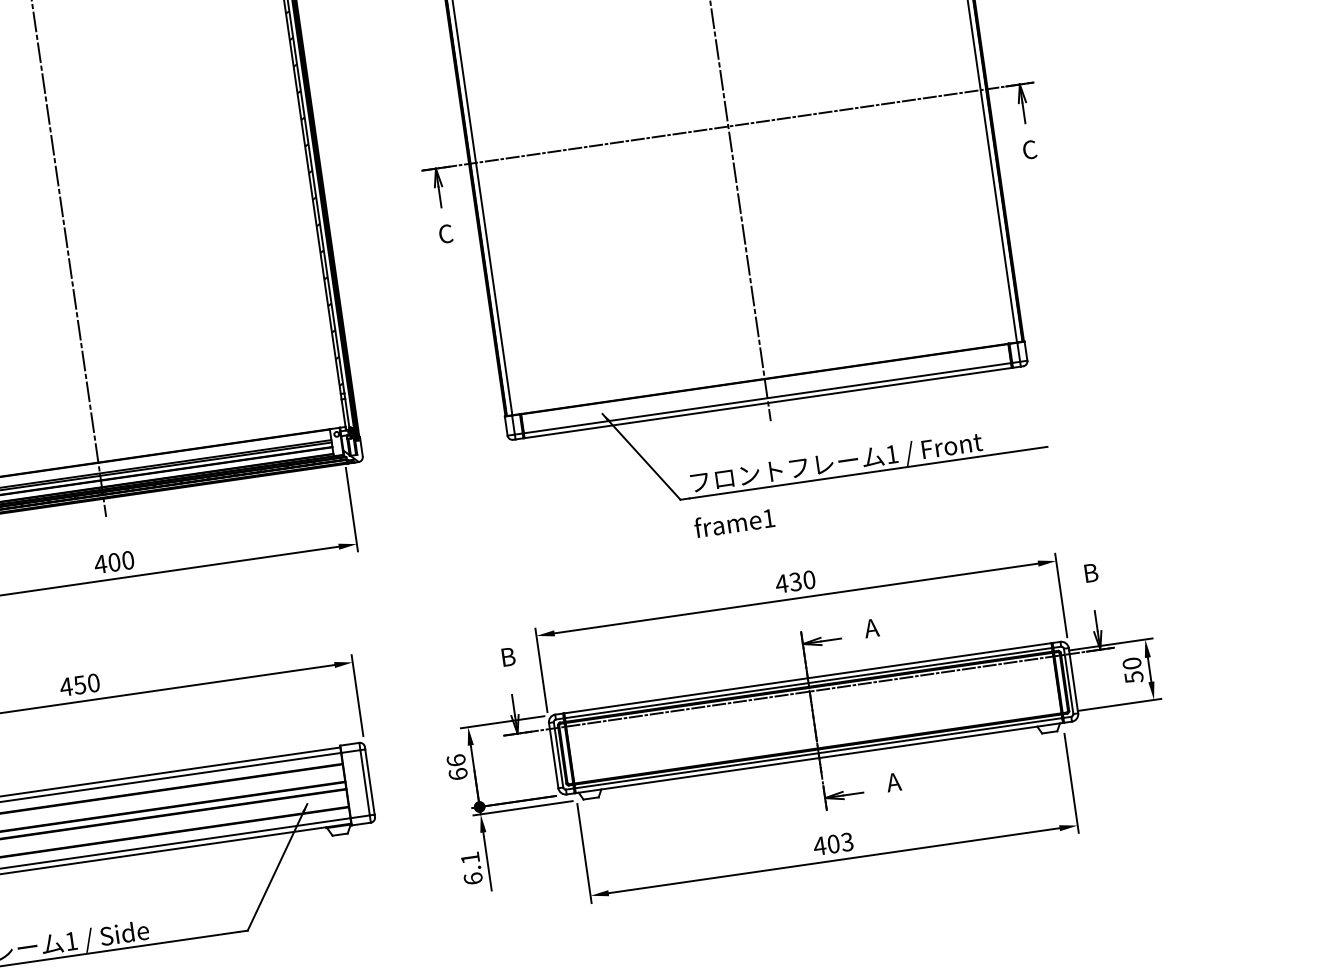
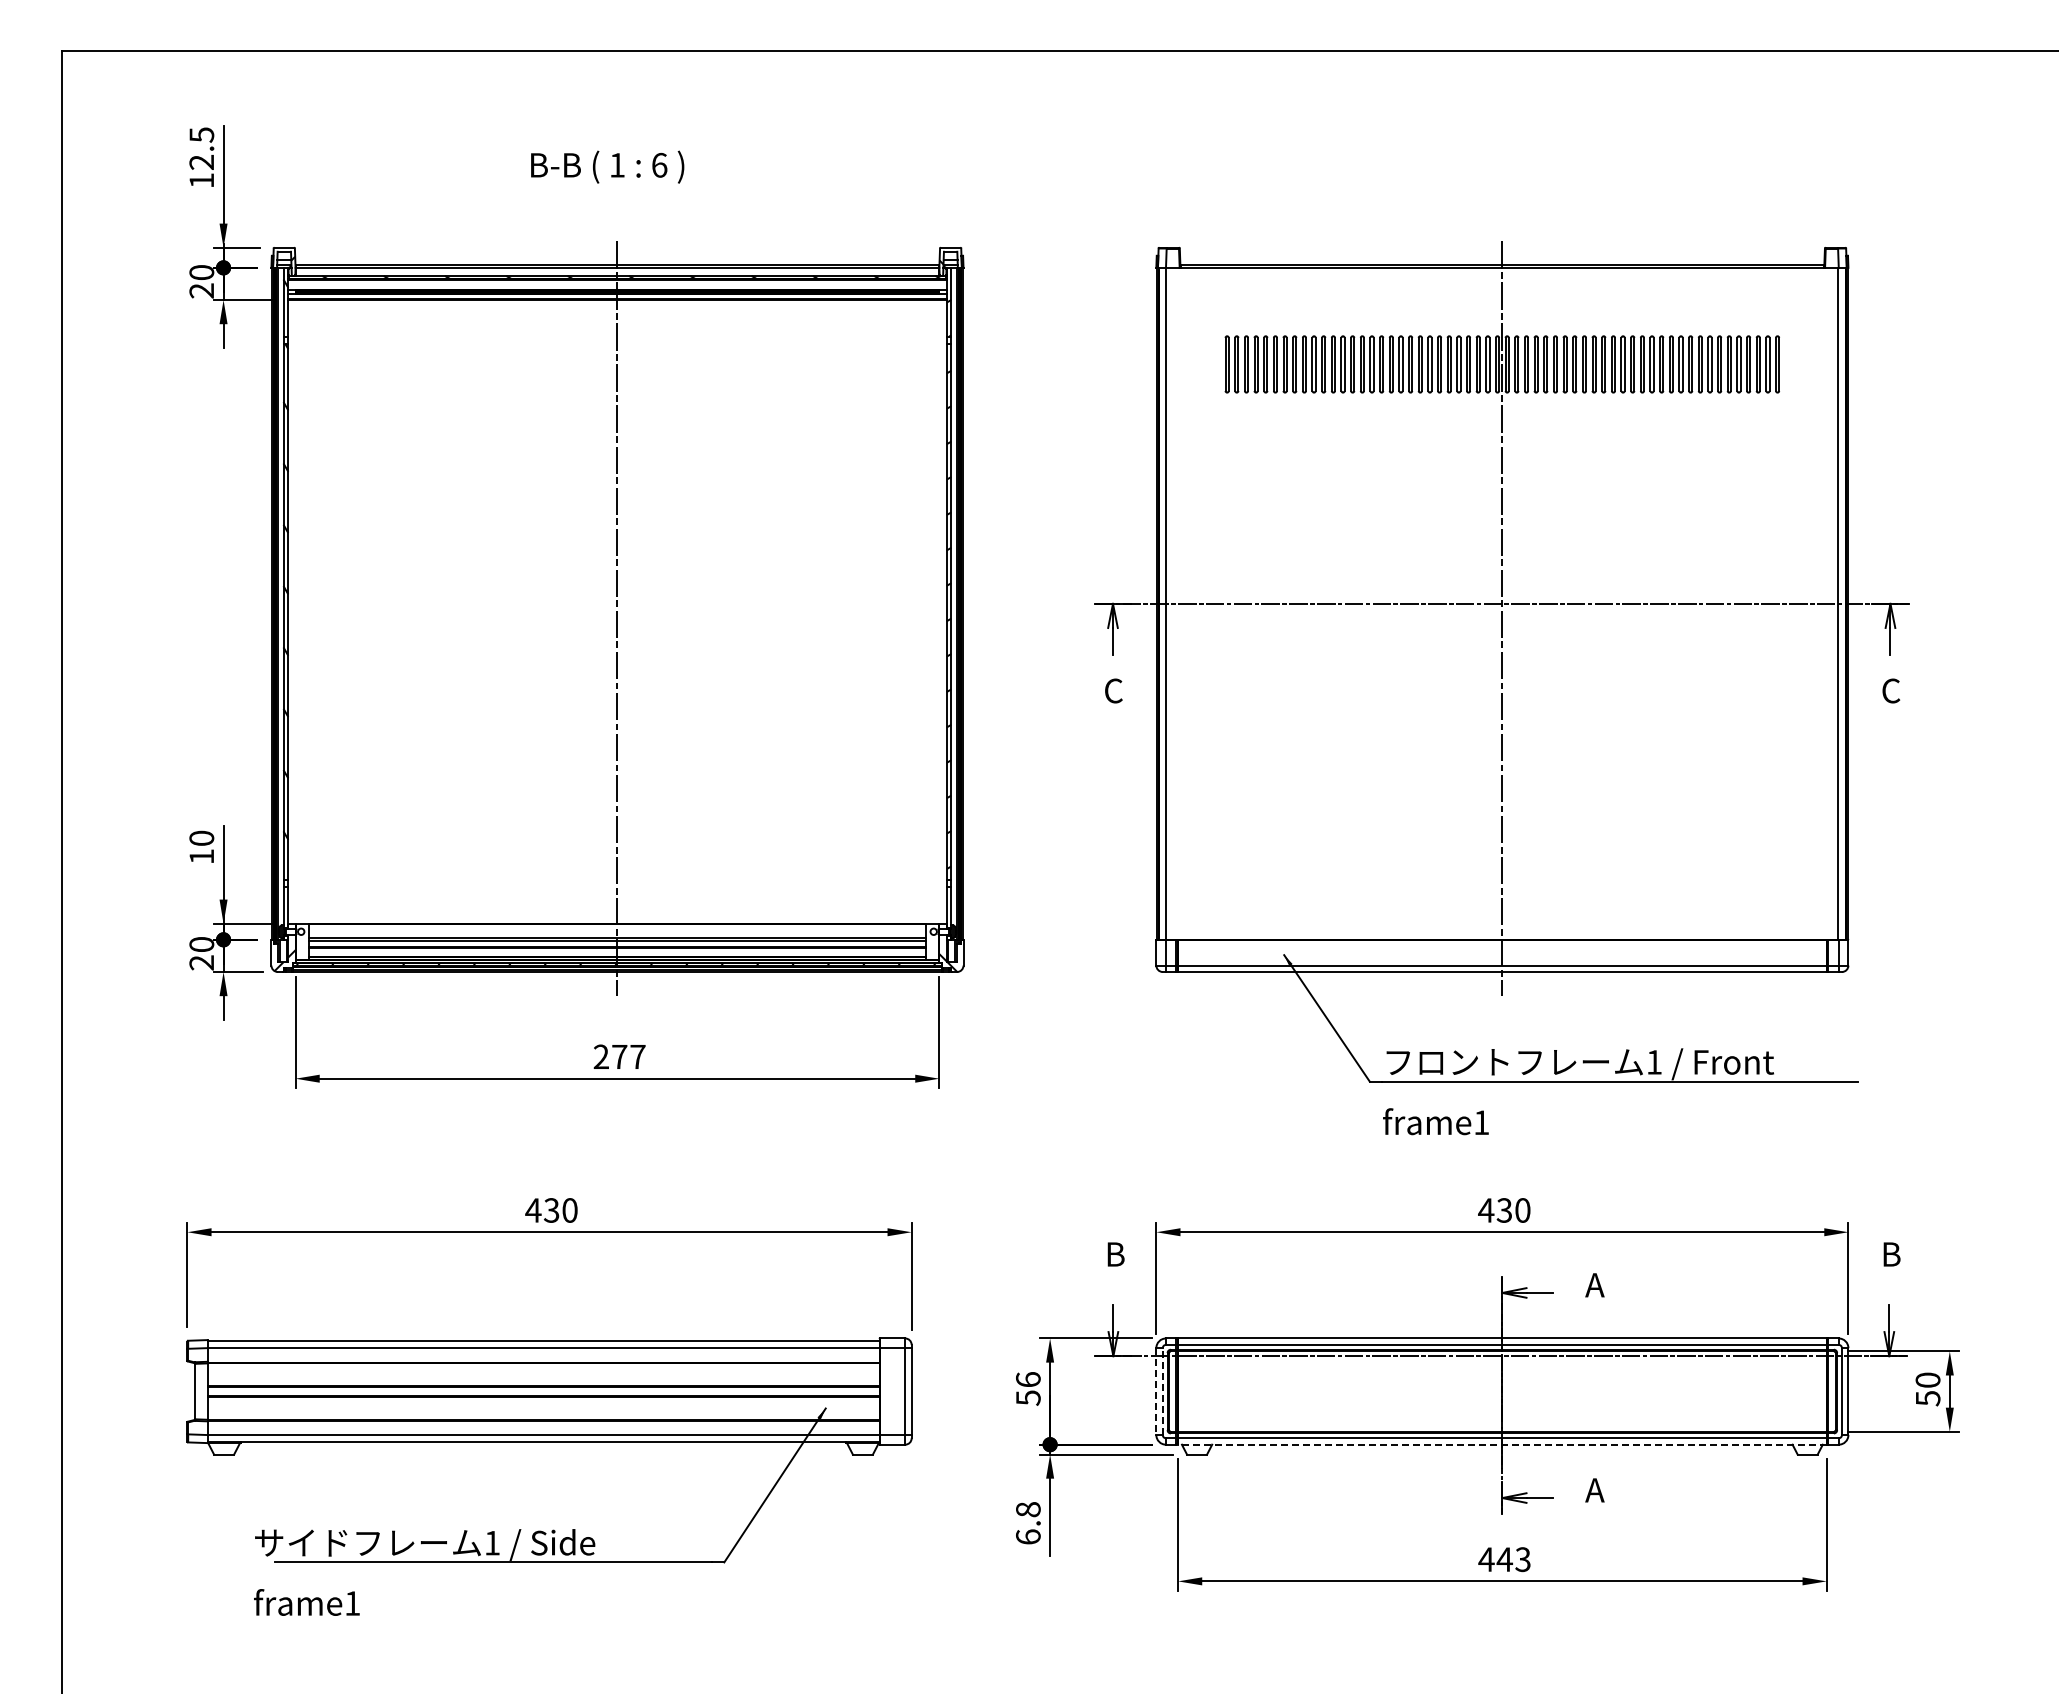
text: (114, 562) -> (619, 1056), 400 -> 277
text: (79, 685) -> (551, 1210), 450 -> 430
line: (558, 754) -> (1162, 1391), solid -> dashed
line: (553, 756) -> (1156, 1392), solid -> dashed
line: (818, 758) -> (1501, 1444), solid -> dashed
text: (458, 773) -> (1028, 1397), 66 -> 56
text: (833, 844) -> (1504, 1559), 403 -> 443
text: (470, 858) -> (1028, 1509), 6.1 -> 6.8

